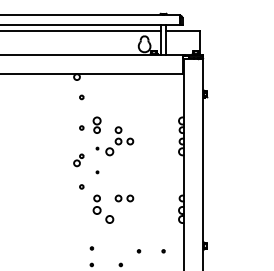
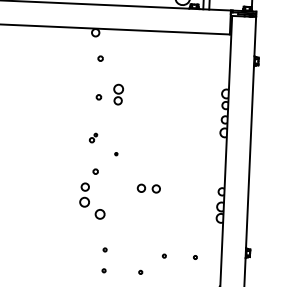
part: (114, 141) -> (139, 116), removed
part: (78, 160) -> (92, 138), size x0.6
part: (103, 208) -> (92, 200), moved

